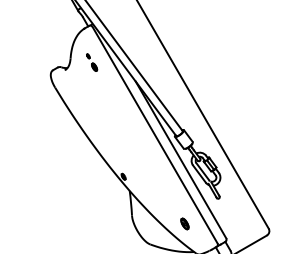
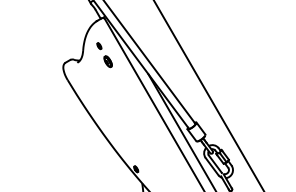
part: (91, 62) -> (104, 54), size x1.43

